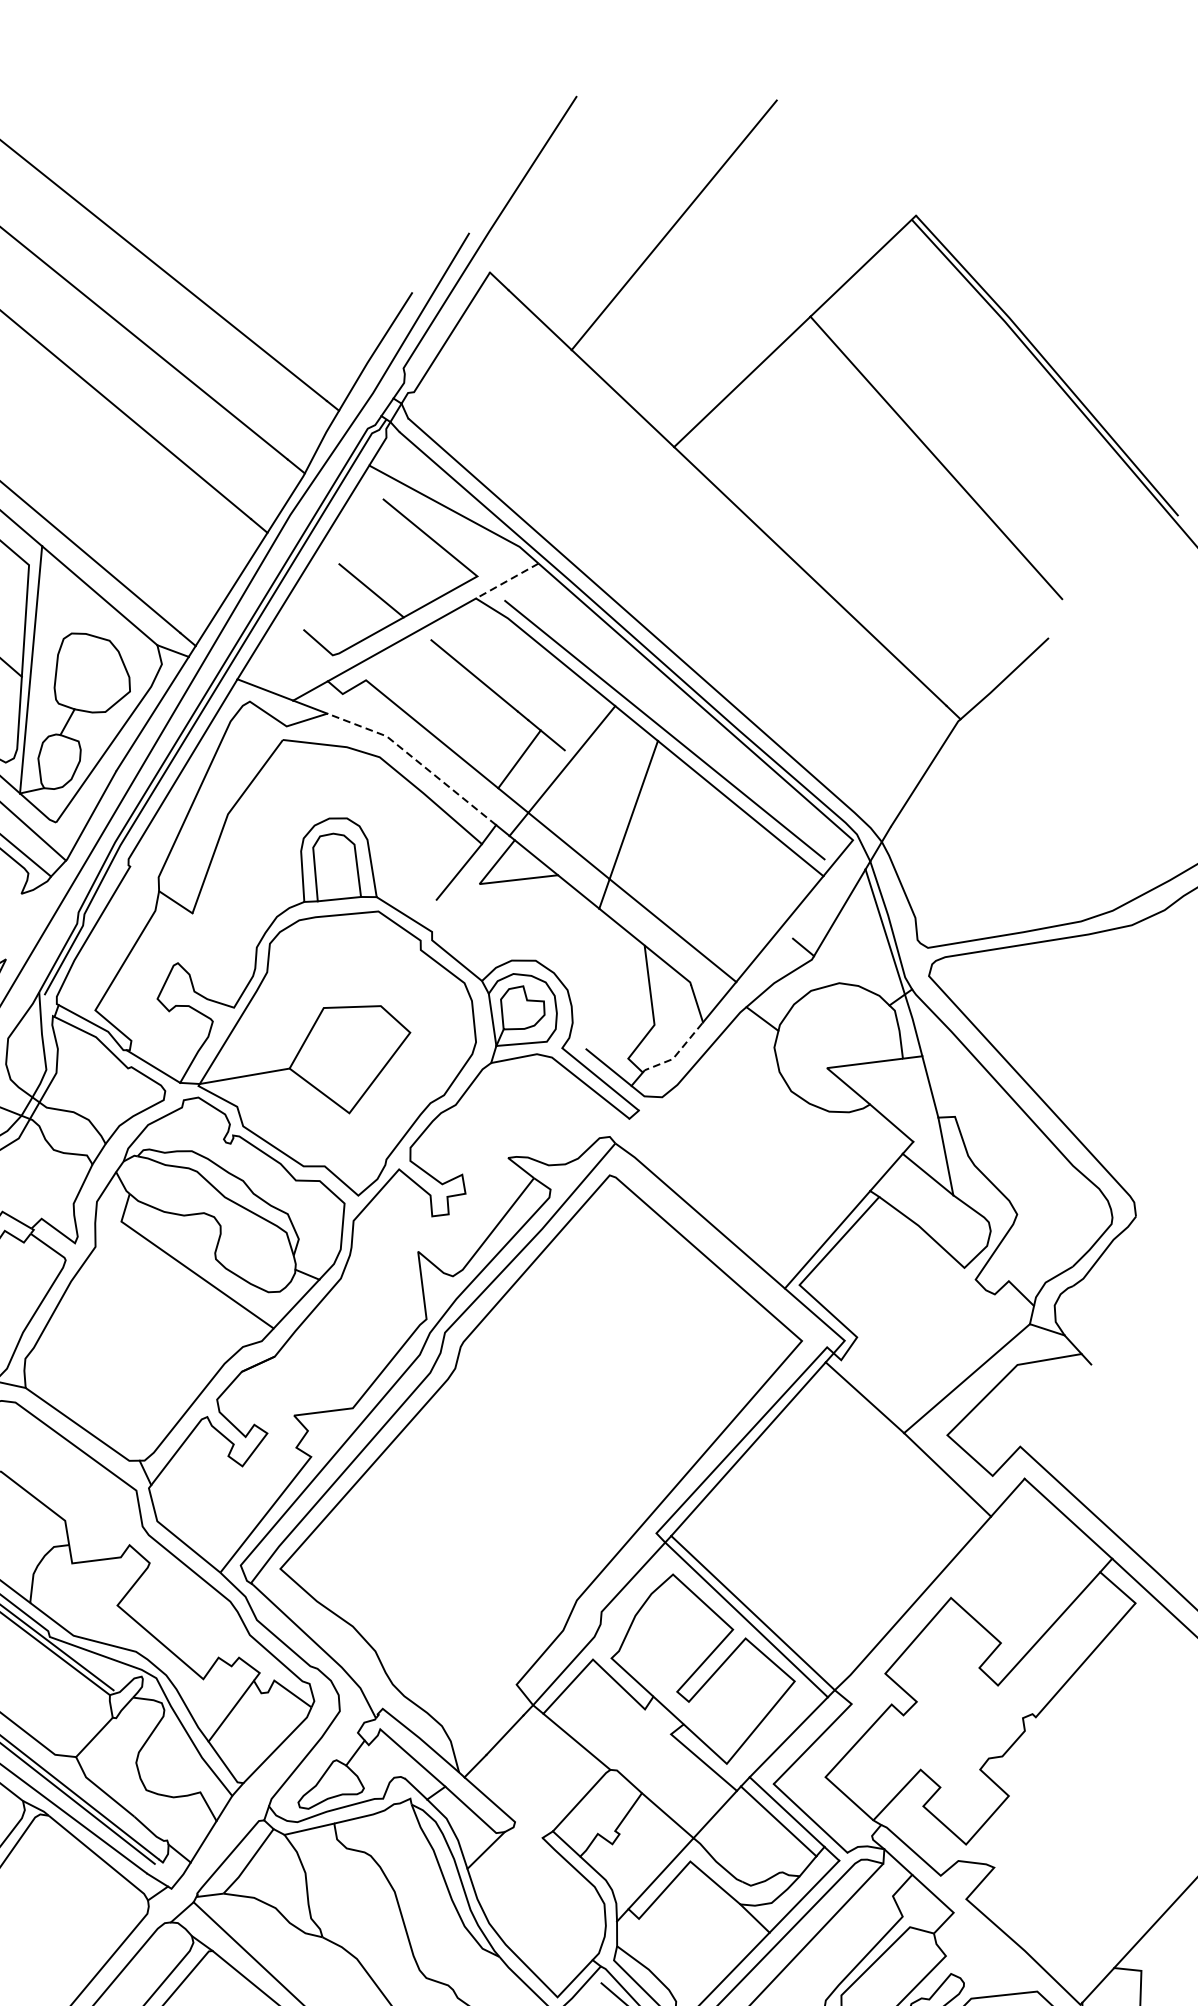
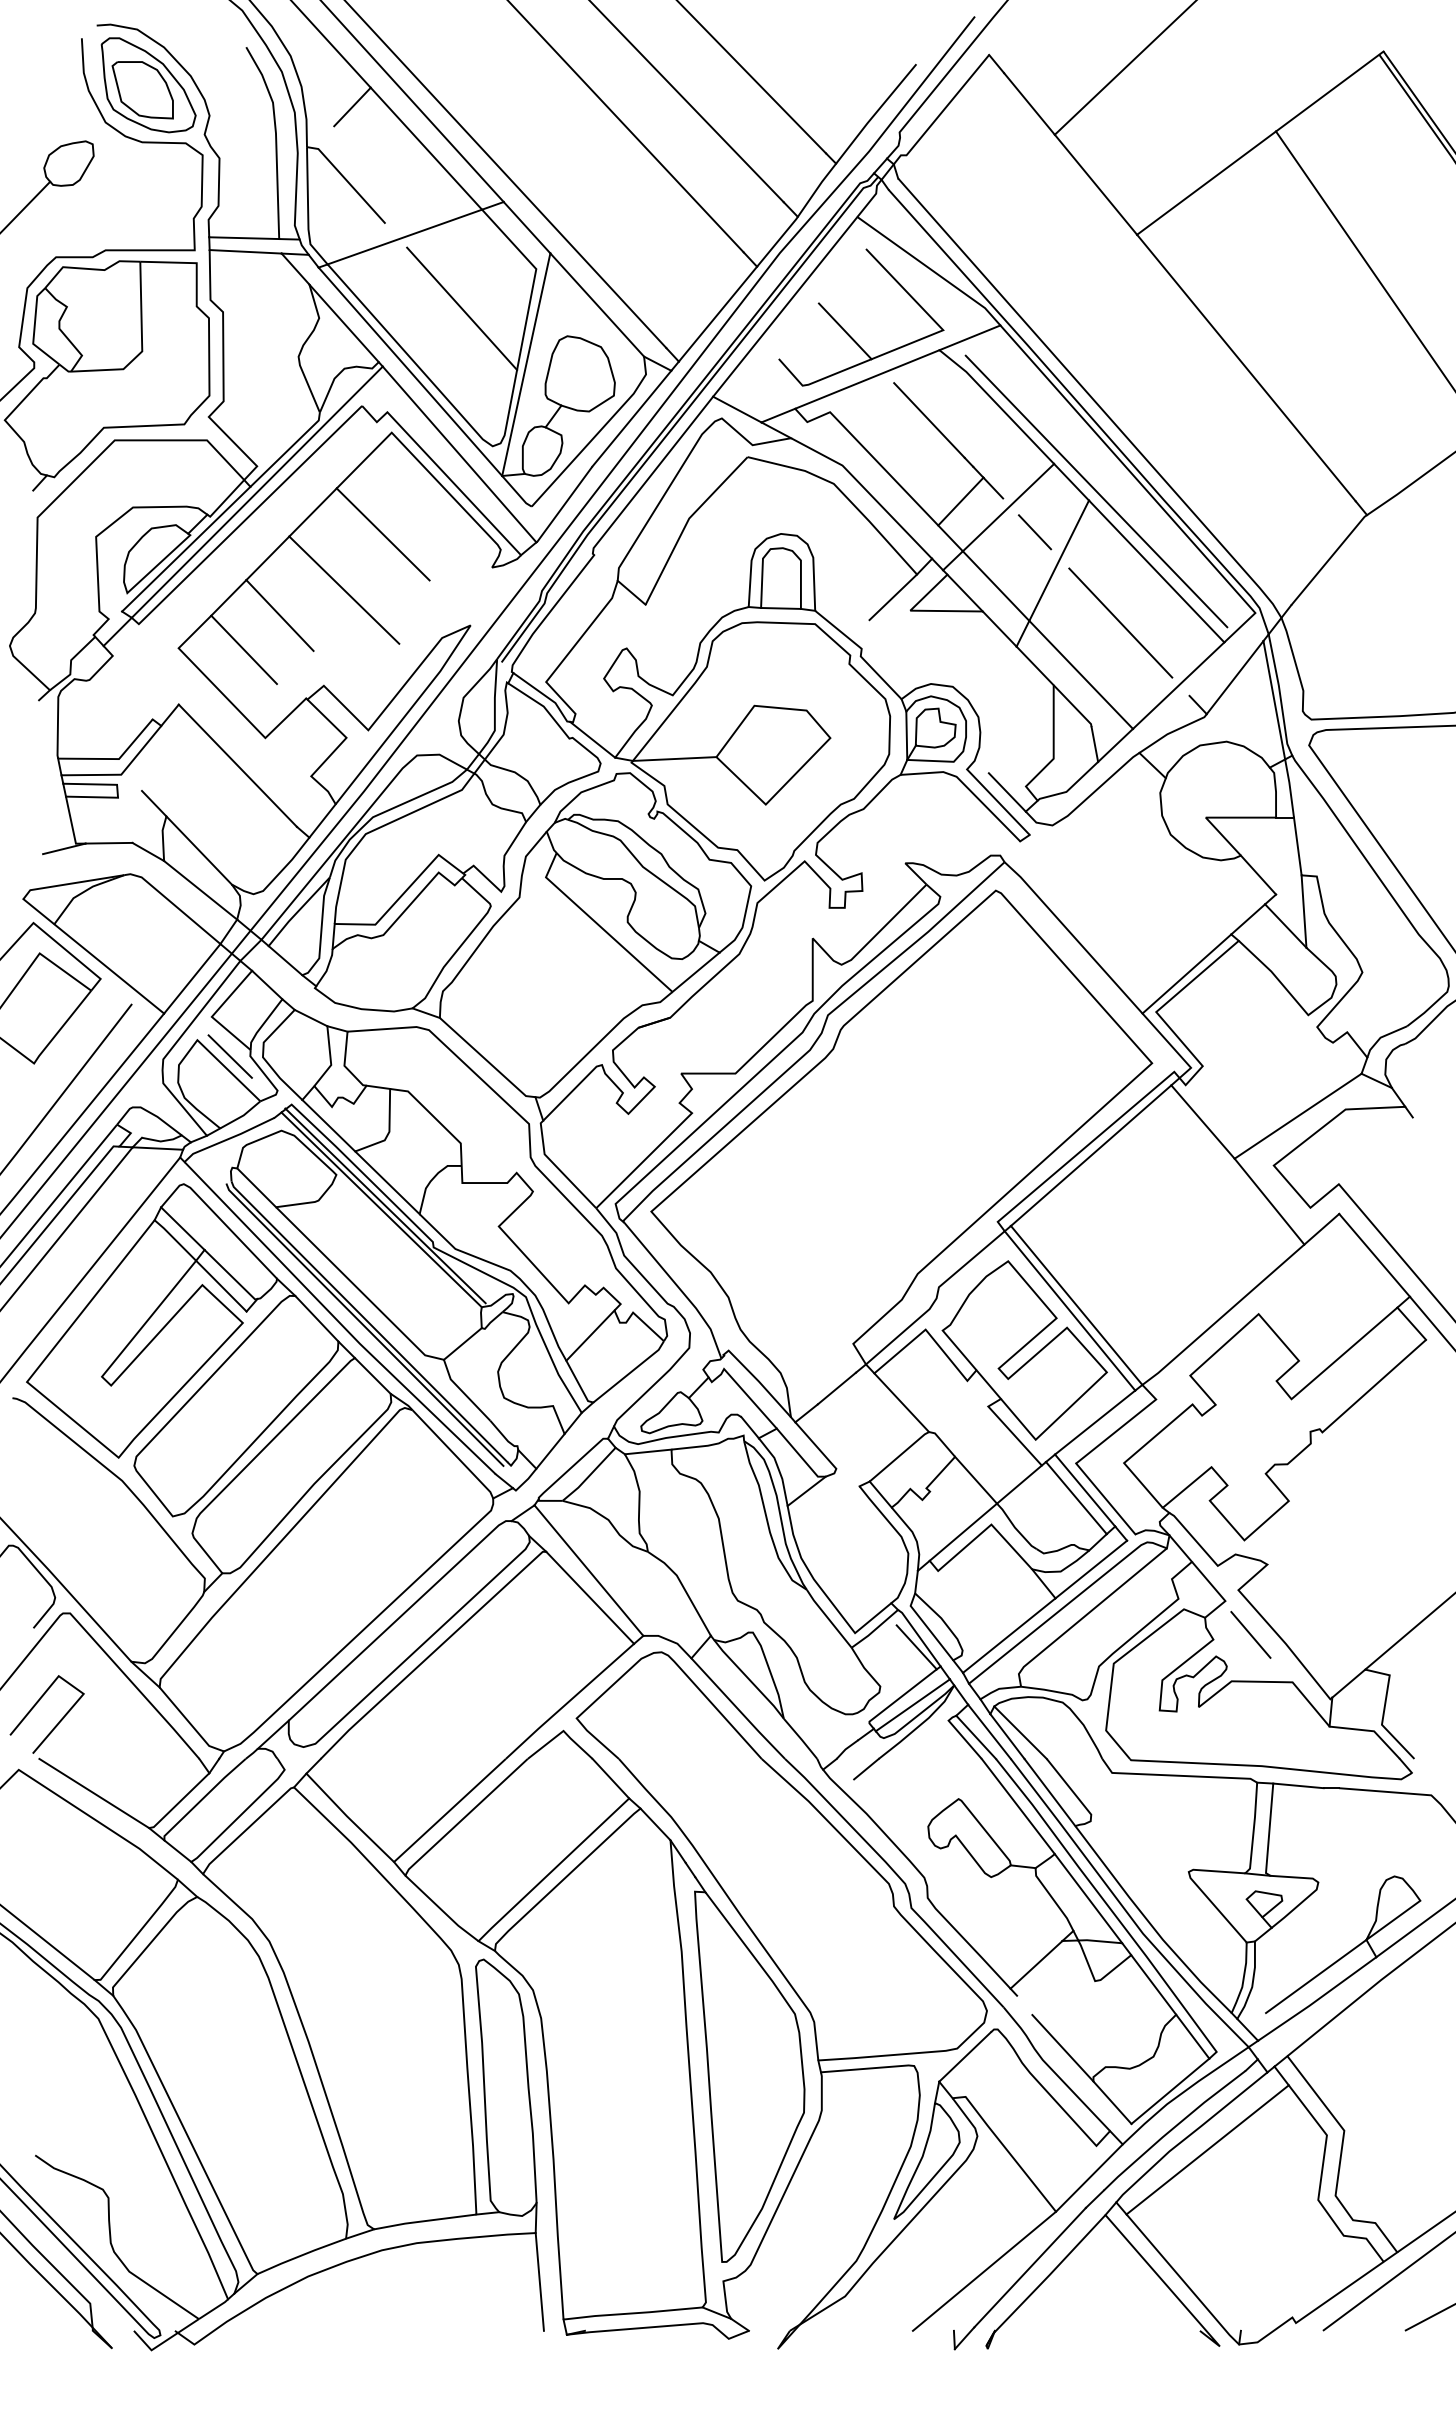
line: (506, 580) -> (969, 337), dashed -> solid
line: (415, 760) -> (866, 490), dashed -> solid
line: (603, 782) -> (1034, 532), added
line: (708, 868) -> (1120, 622), added
line: (676, 1053) -> (1070, 787), dashed -> solid
line: (985, 1945) -> (1250, 1634), added

